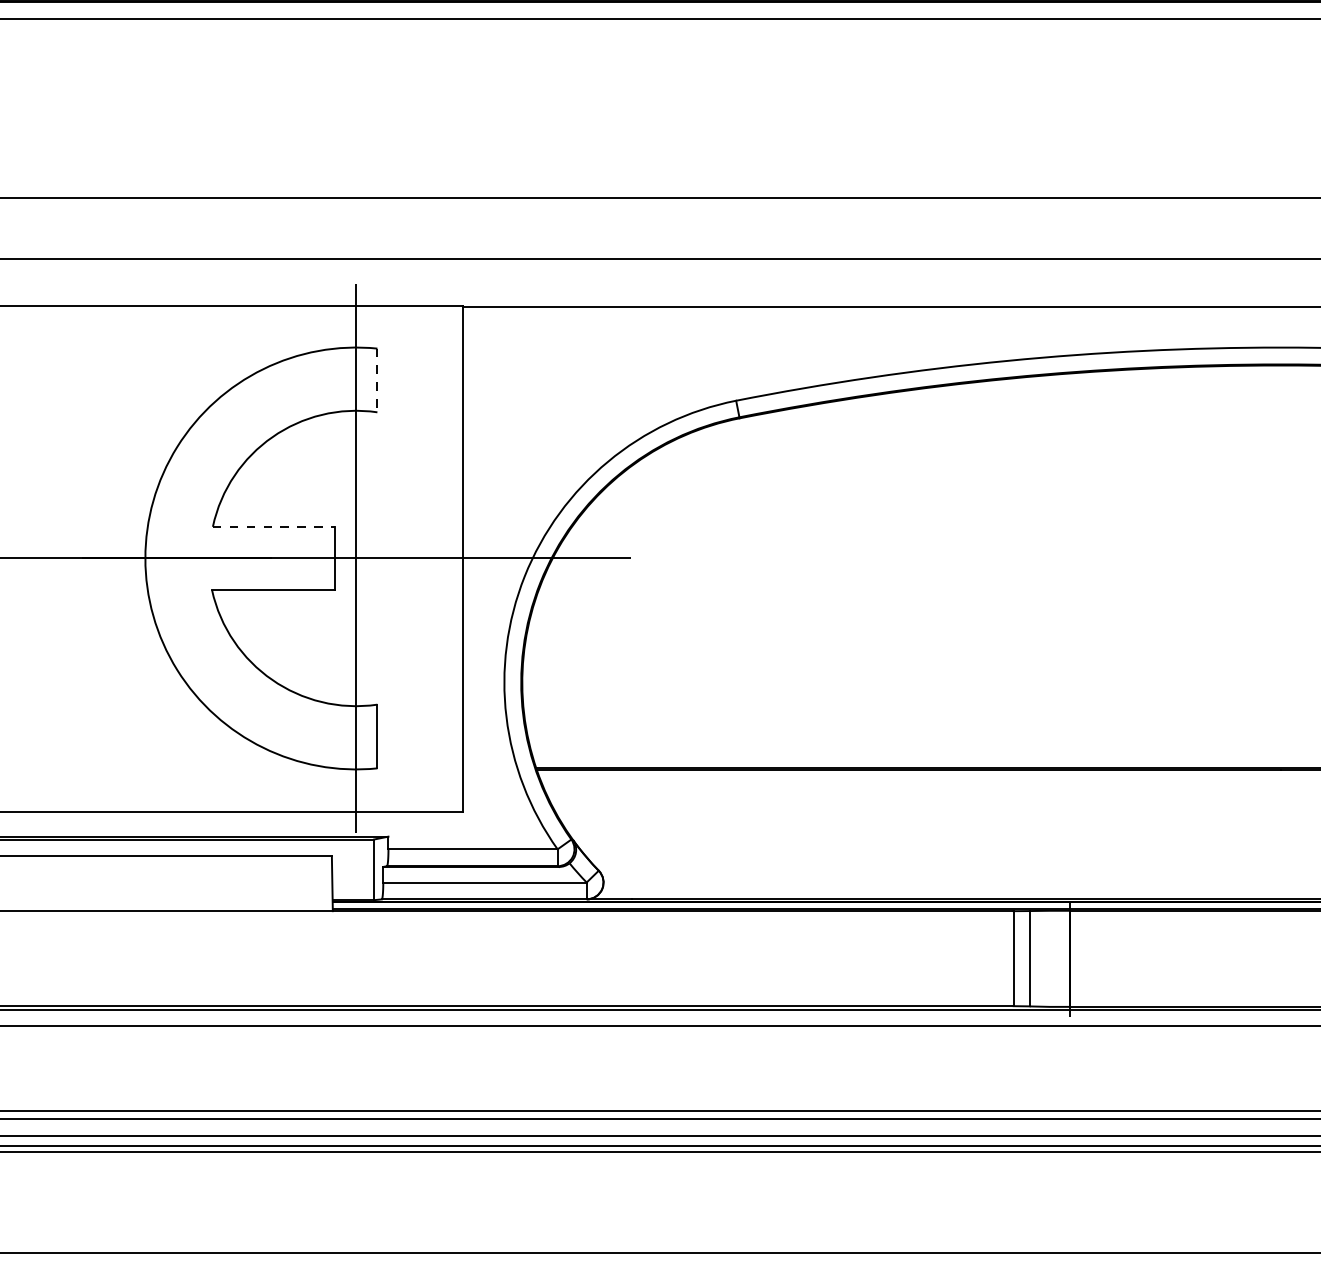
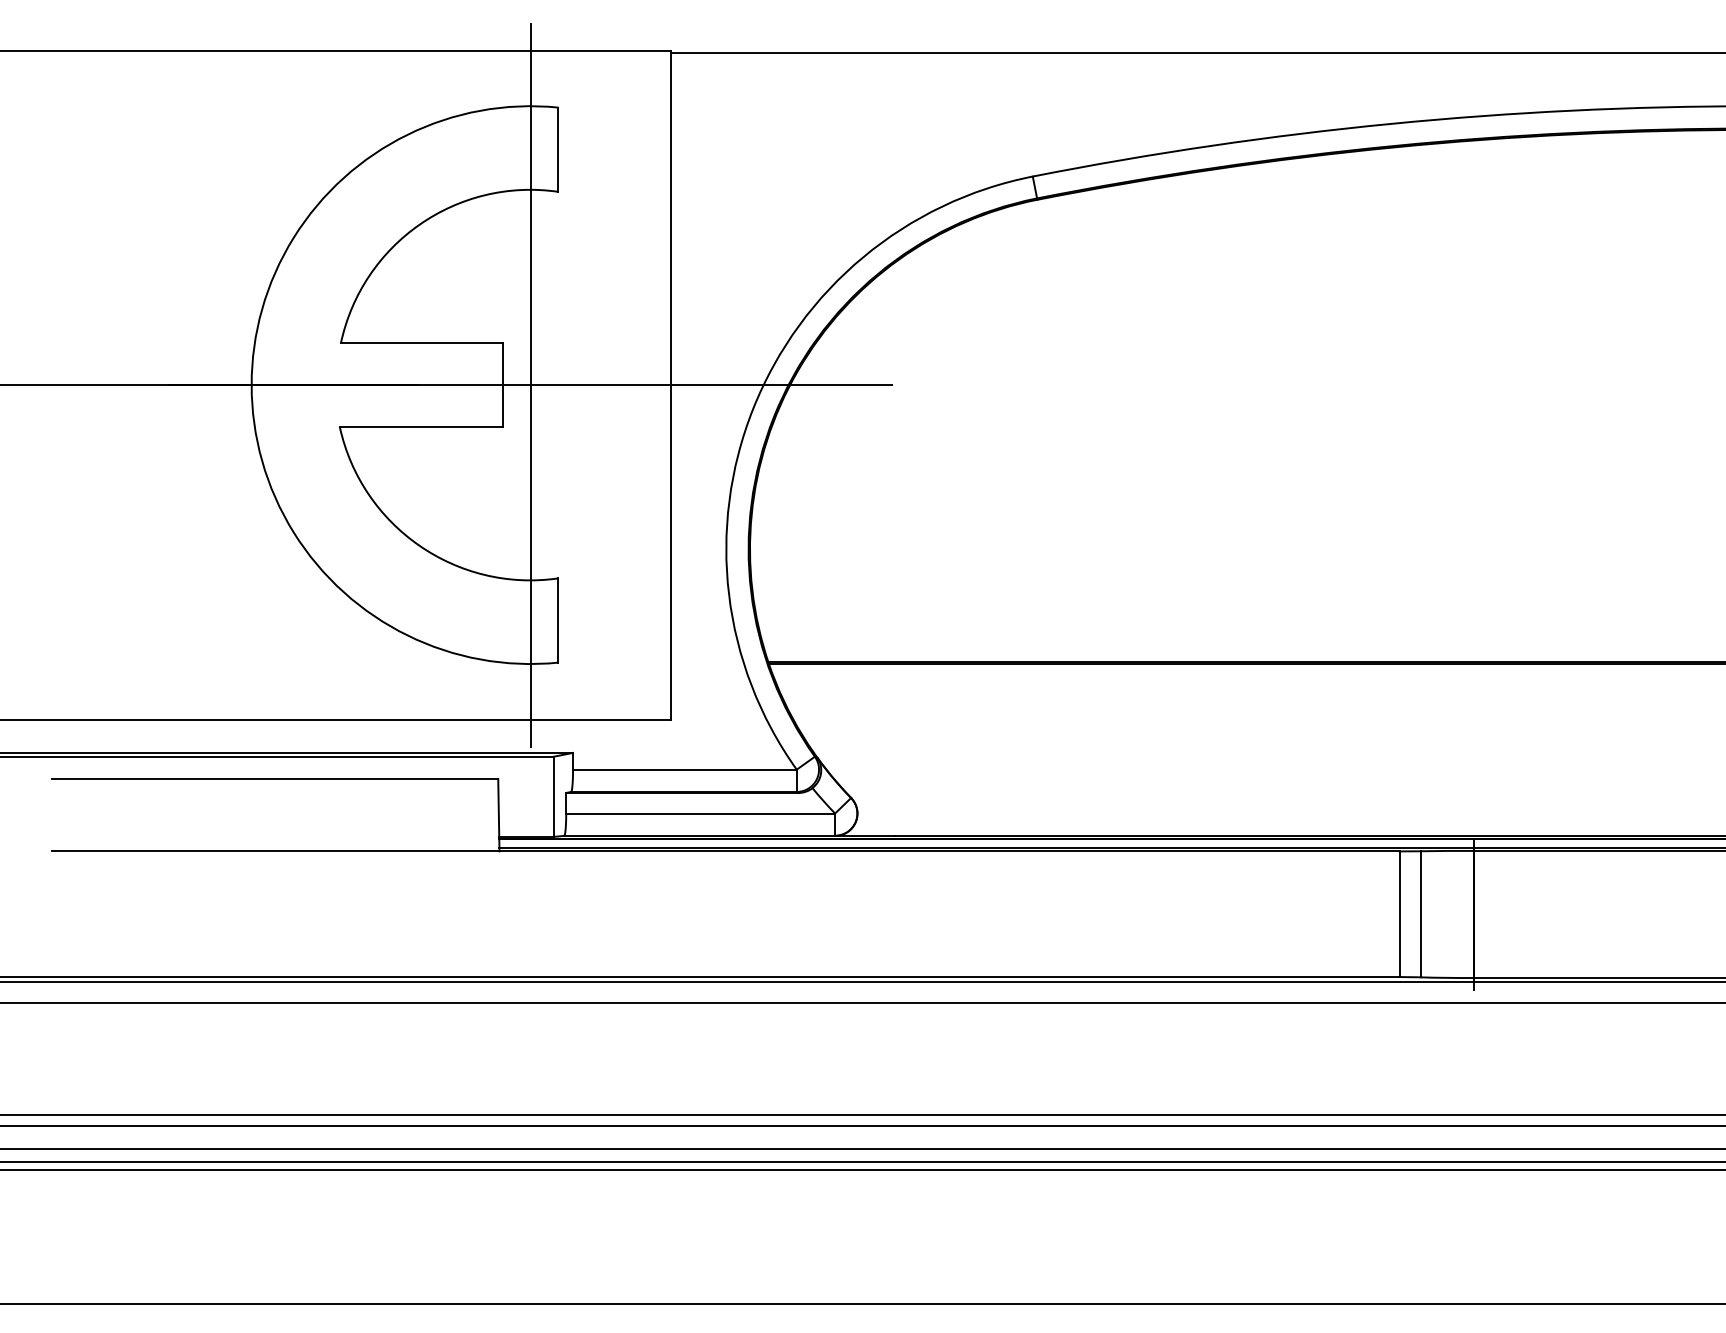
line: (377, 380) -> (558, 149), dashed -> solid
line: (274, 526) -> (422, 342), dashed -> solid

